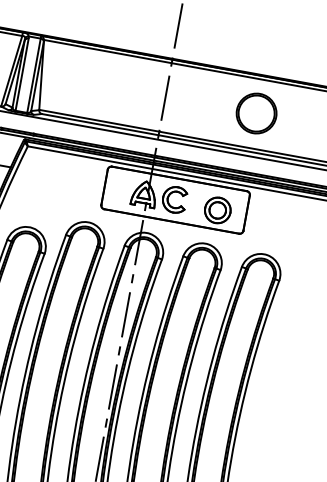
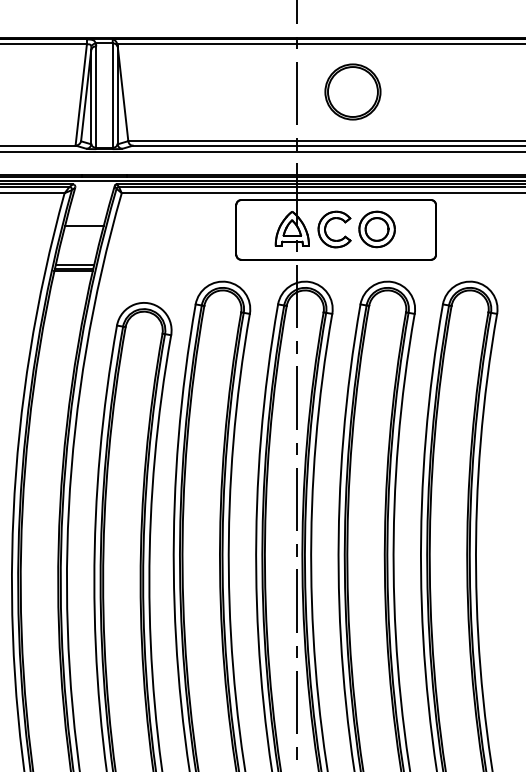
part: (256, 113) -> (352, 91), moved
part: (217, 210) -> (376, 229), moved

